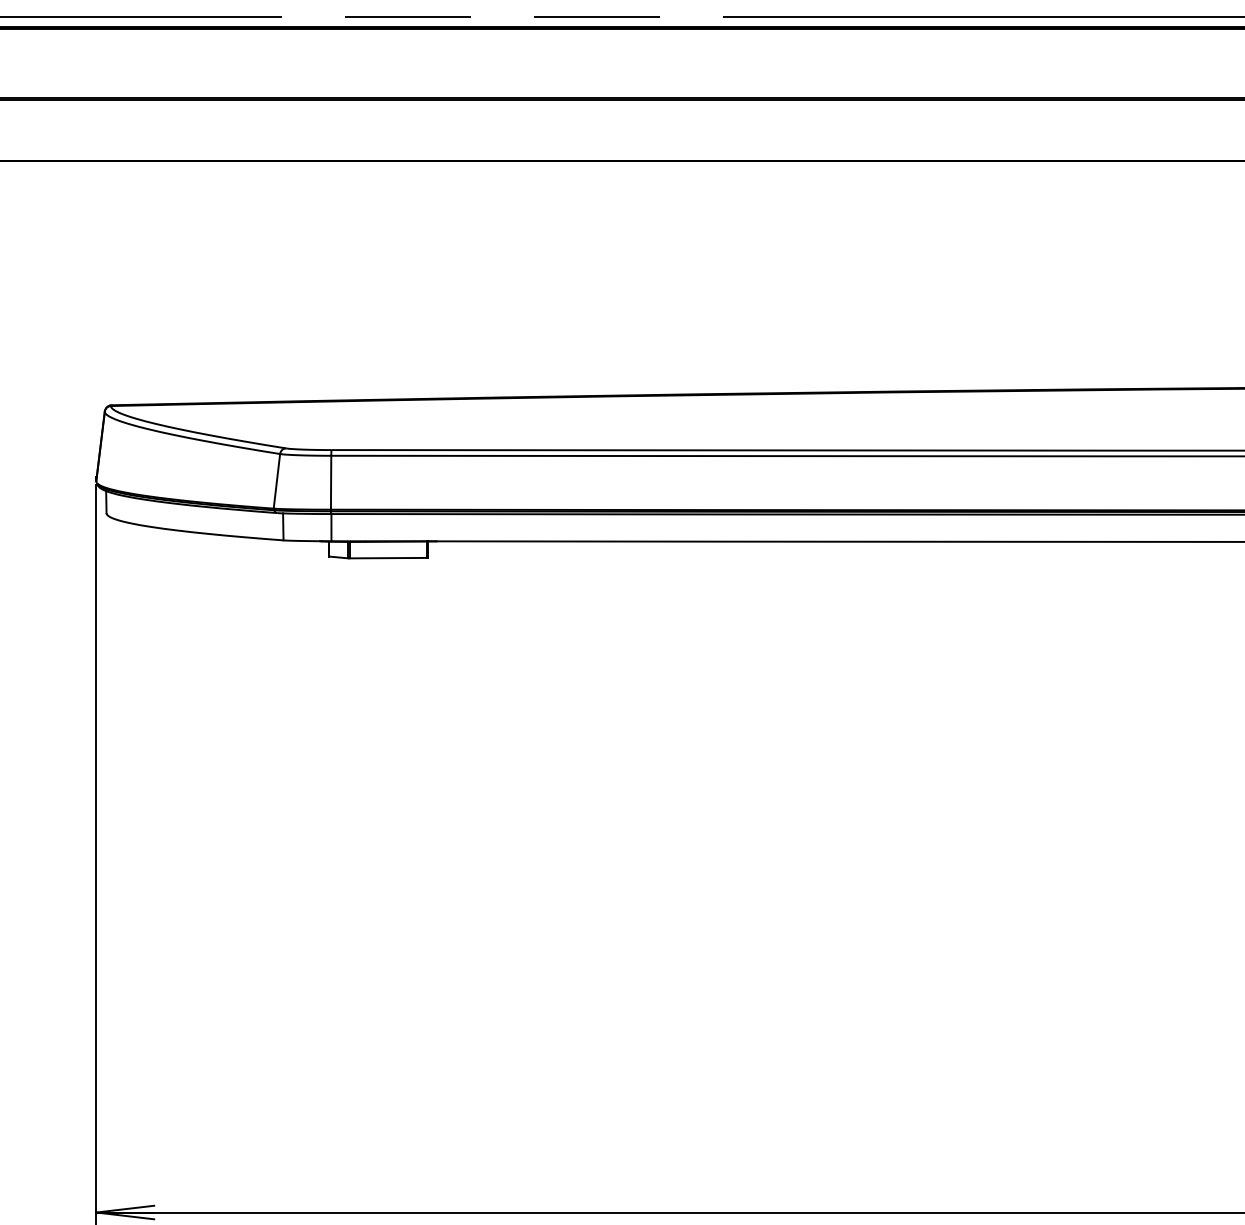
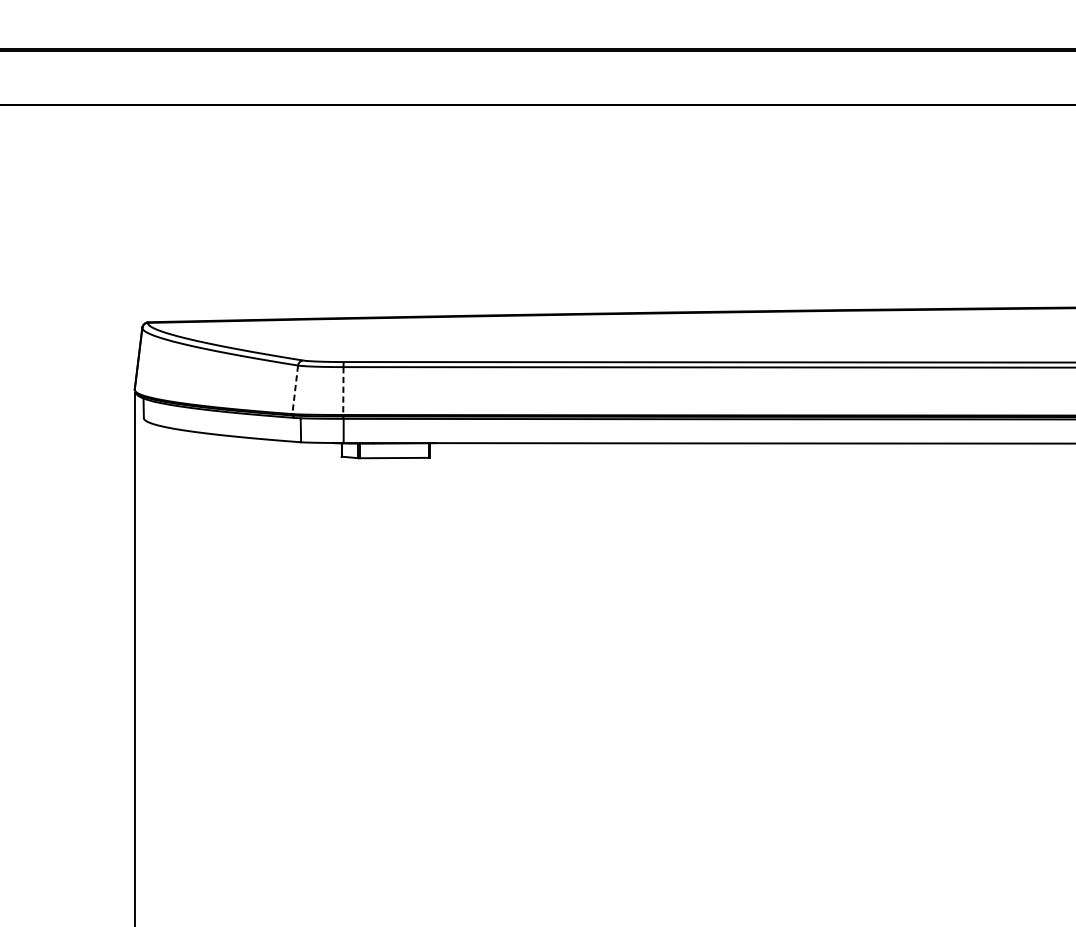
line: (276, 481) -> (294, 389), solid -> dashed
line: (331, 482) -> (343, 390), solid -> dashed

